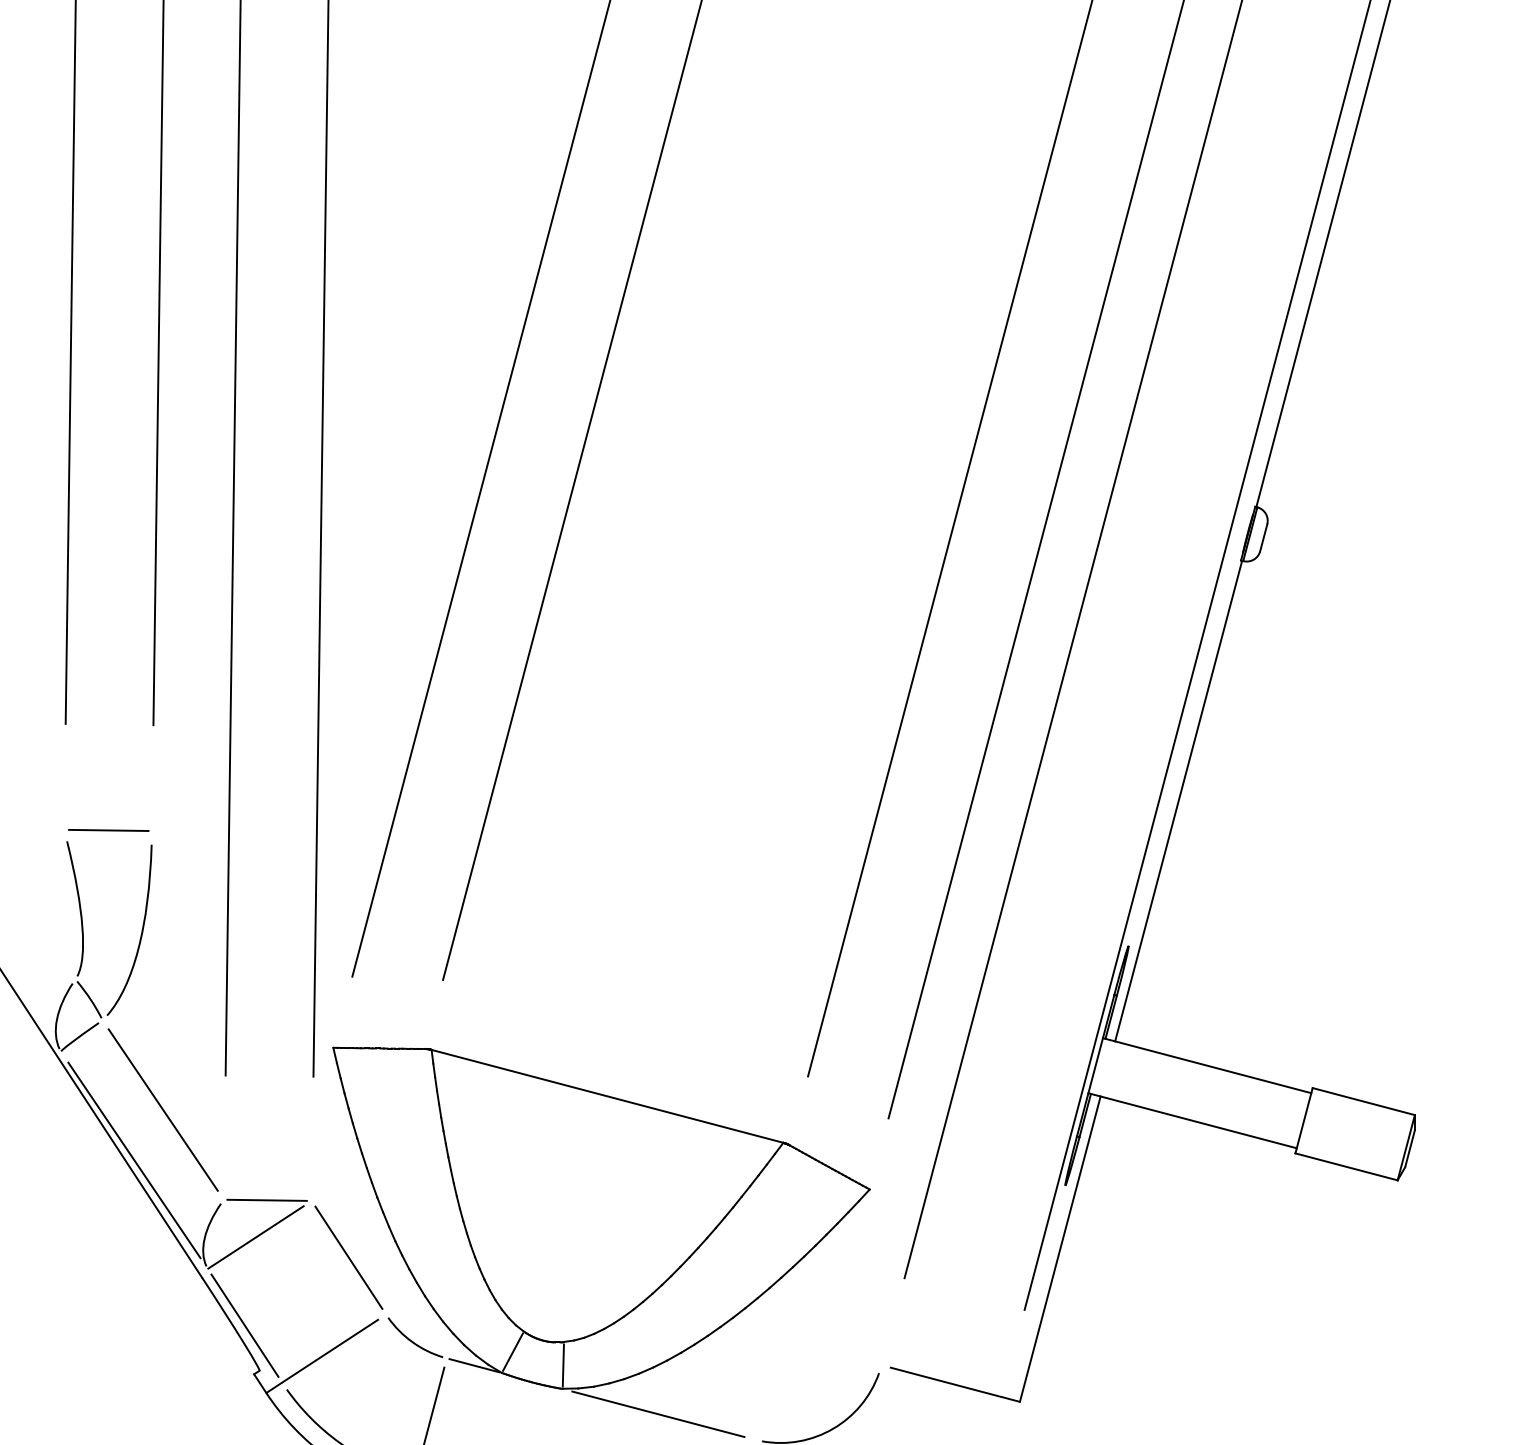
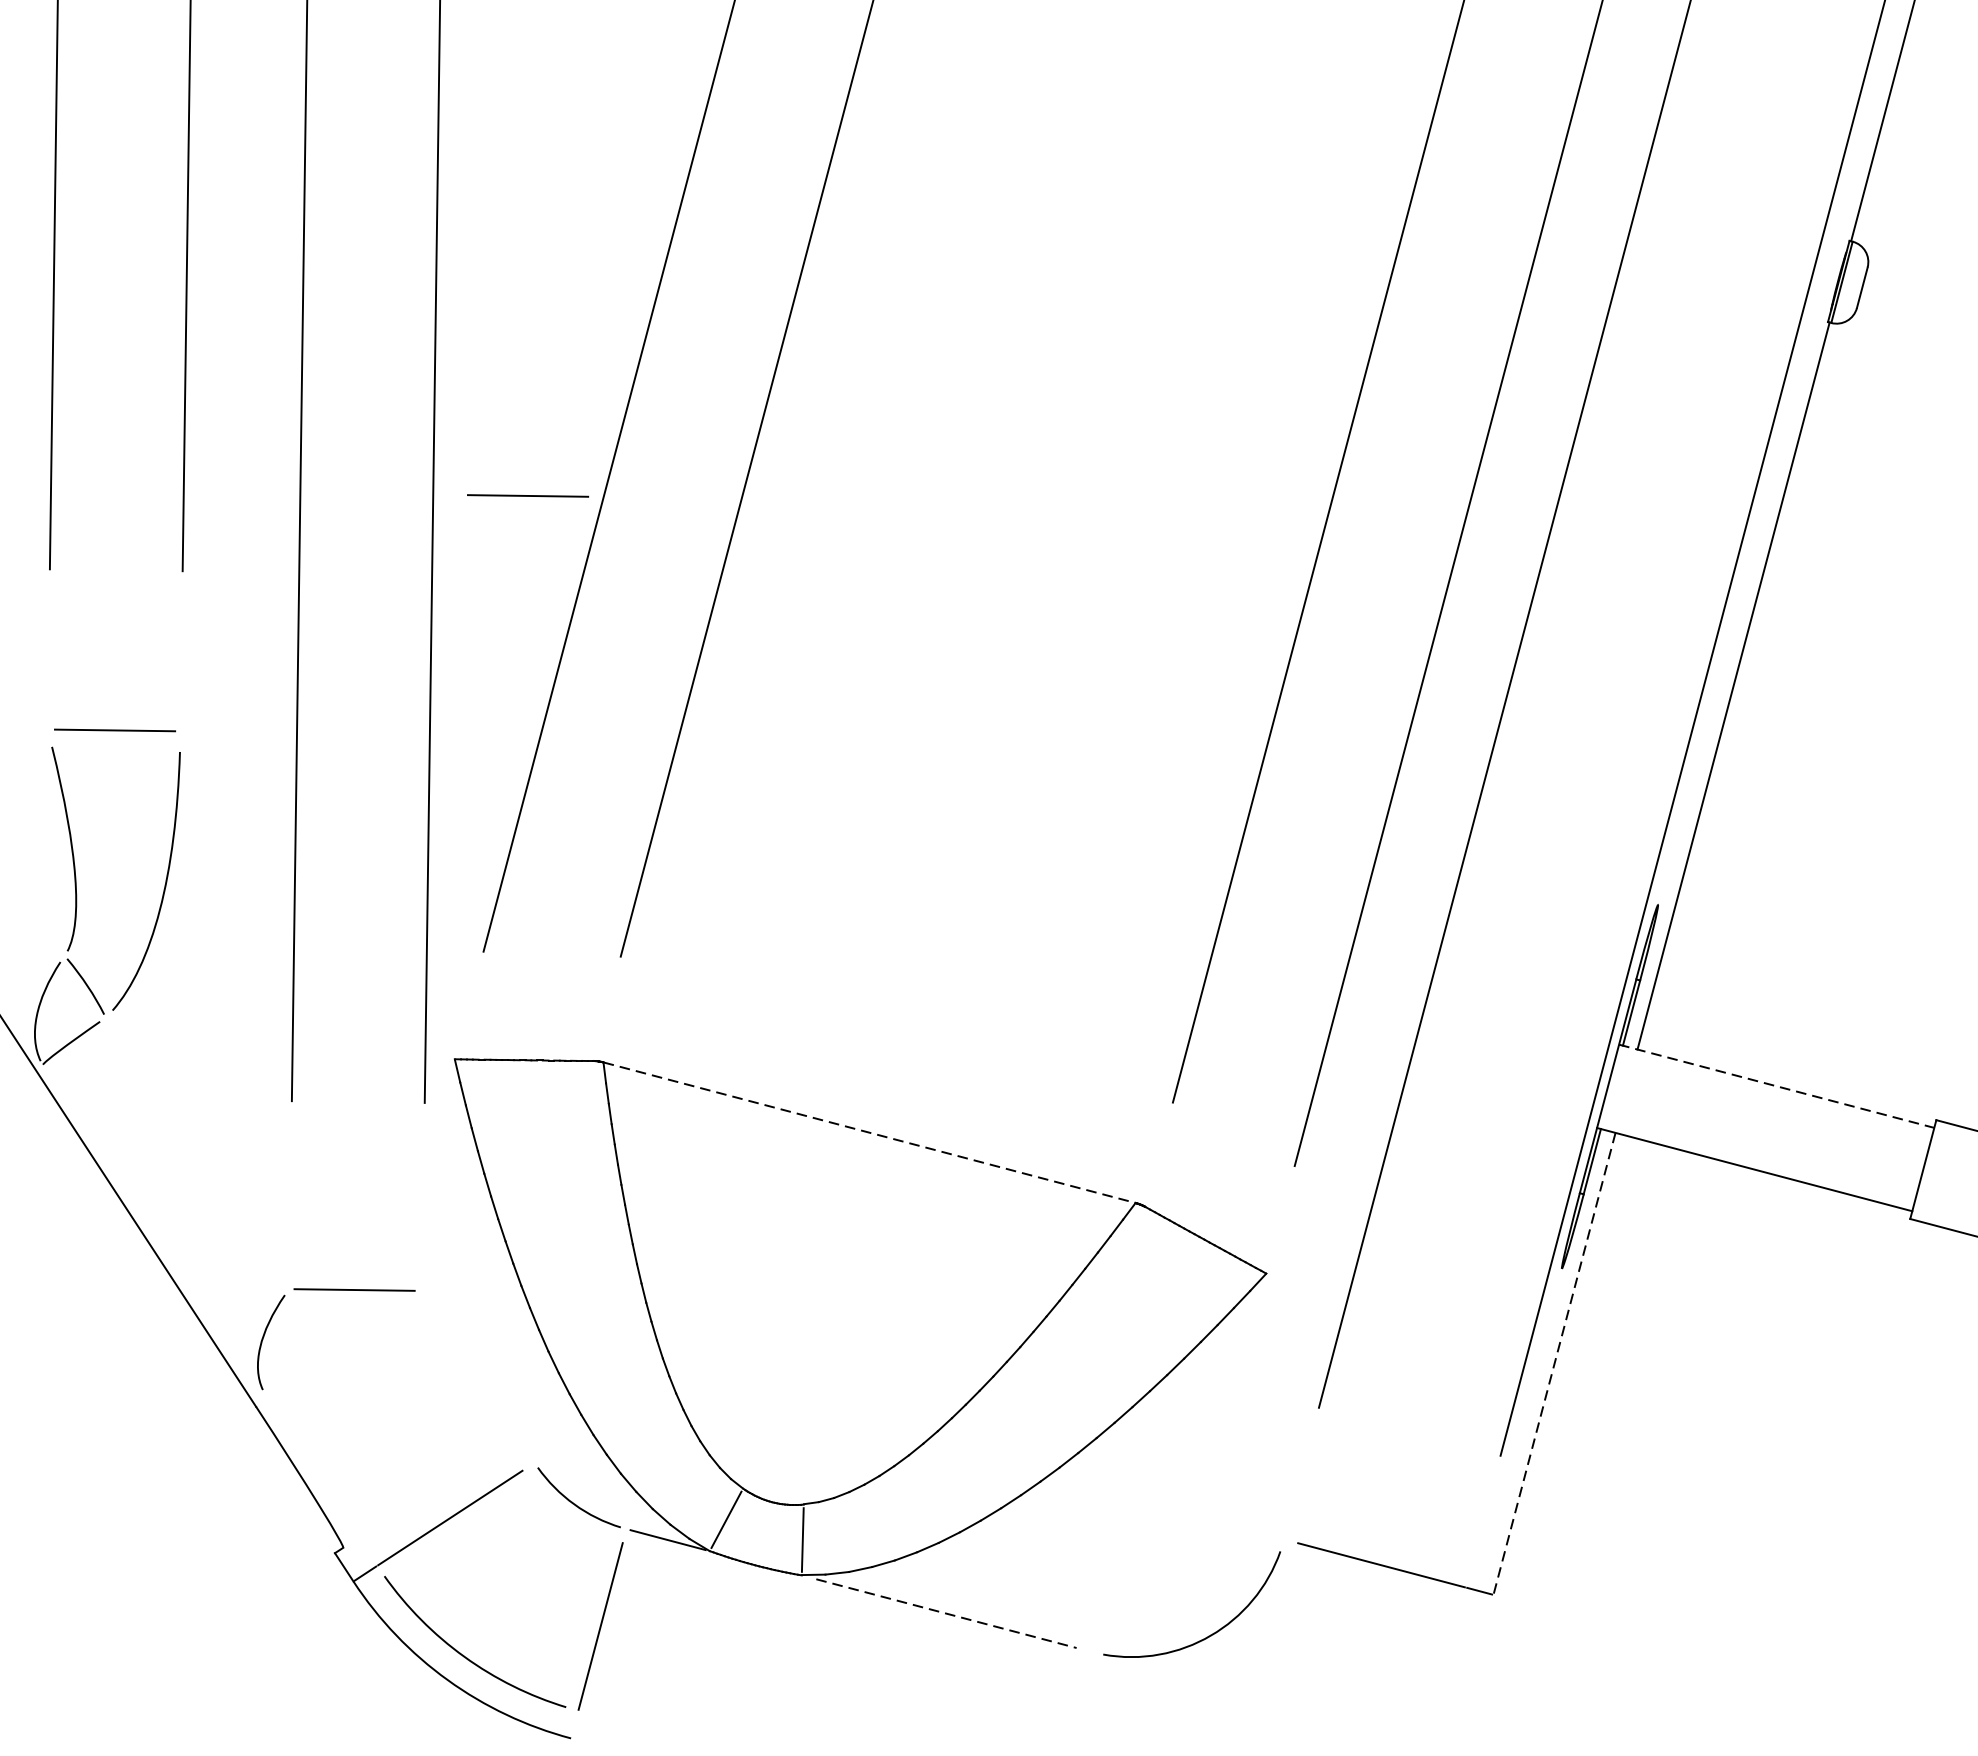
line: (381, 675) -> (527, 496), added
line: (1207, 1065) -> (1777, 1086), solid -> dashed
line: (607, 1096) -> (869, 1132), solid -> dashed
line: (162, 1109) -> (196, 1152), removed
line: (134, 1160) -> (153, 1229), removed
line: (255, 1237) -> (337, 1346), removed
line: (1060, 1249) -> (1554, 1364), solid -> dashed
line: (348, 1257) -> (477, 1376), removed
line: (244, 1325) -> (320, 1479), removed
line: (658, 1414) -> (946, 1613), solid -> dashed

